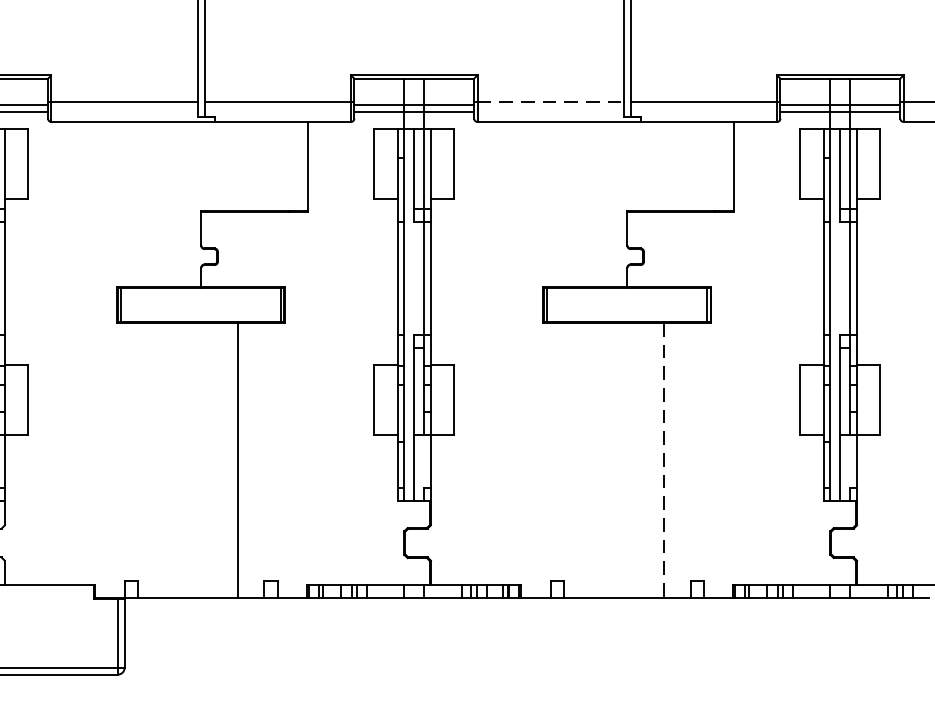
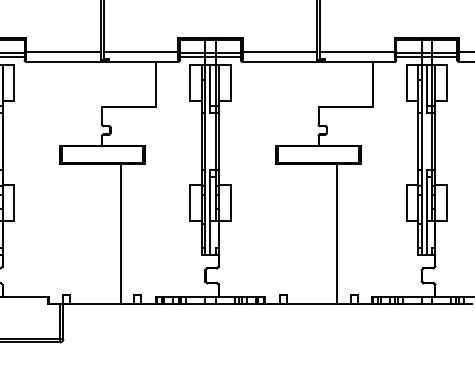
line: (552, 101) -> (280, 51), dashed -> solid
line: (664, 459) -> (337, 233), dashed -> solid

